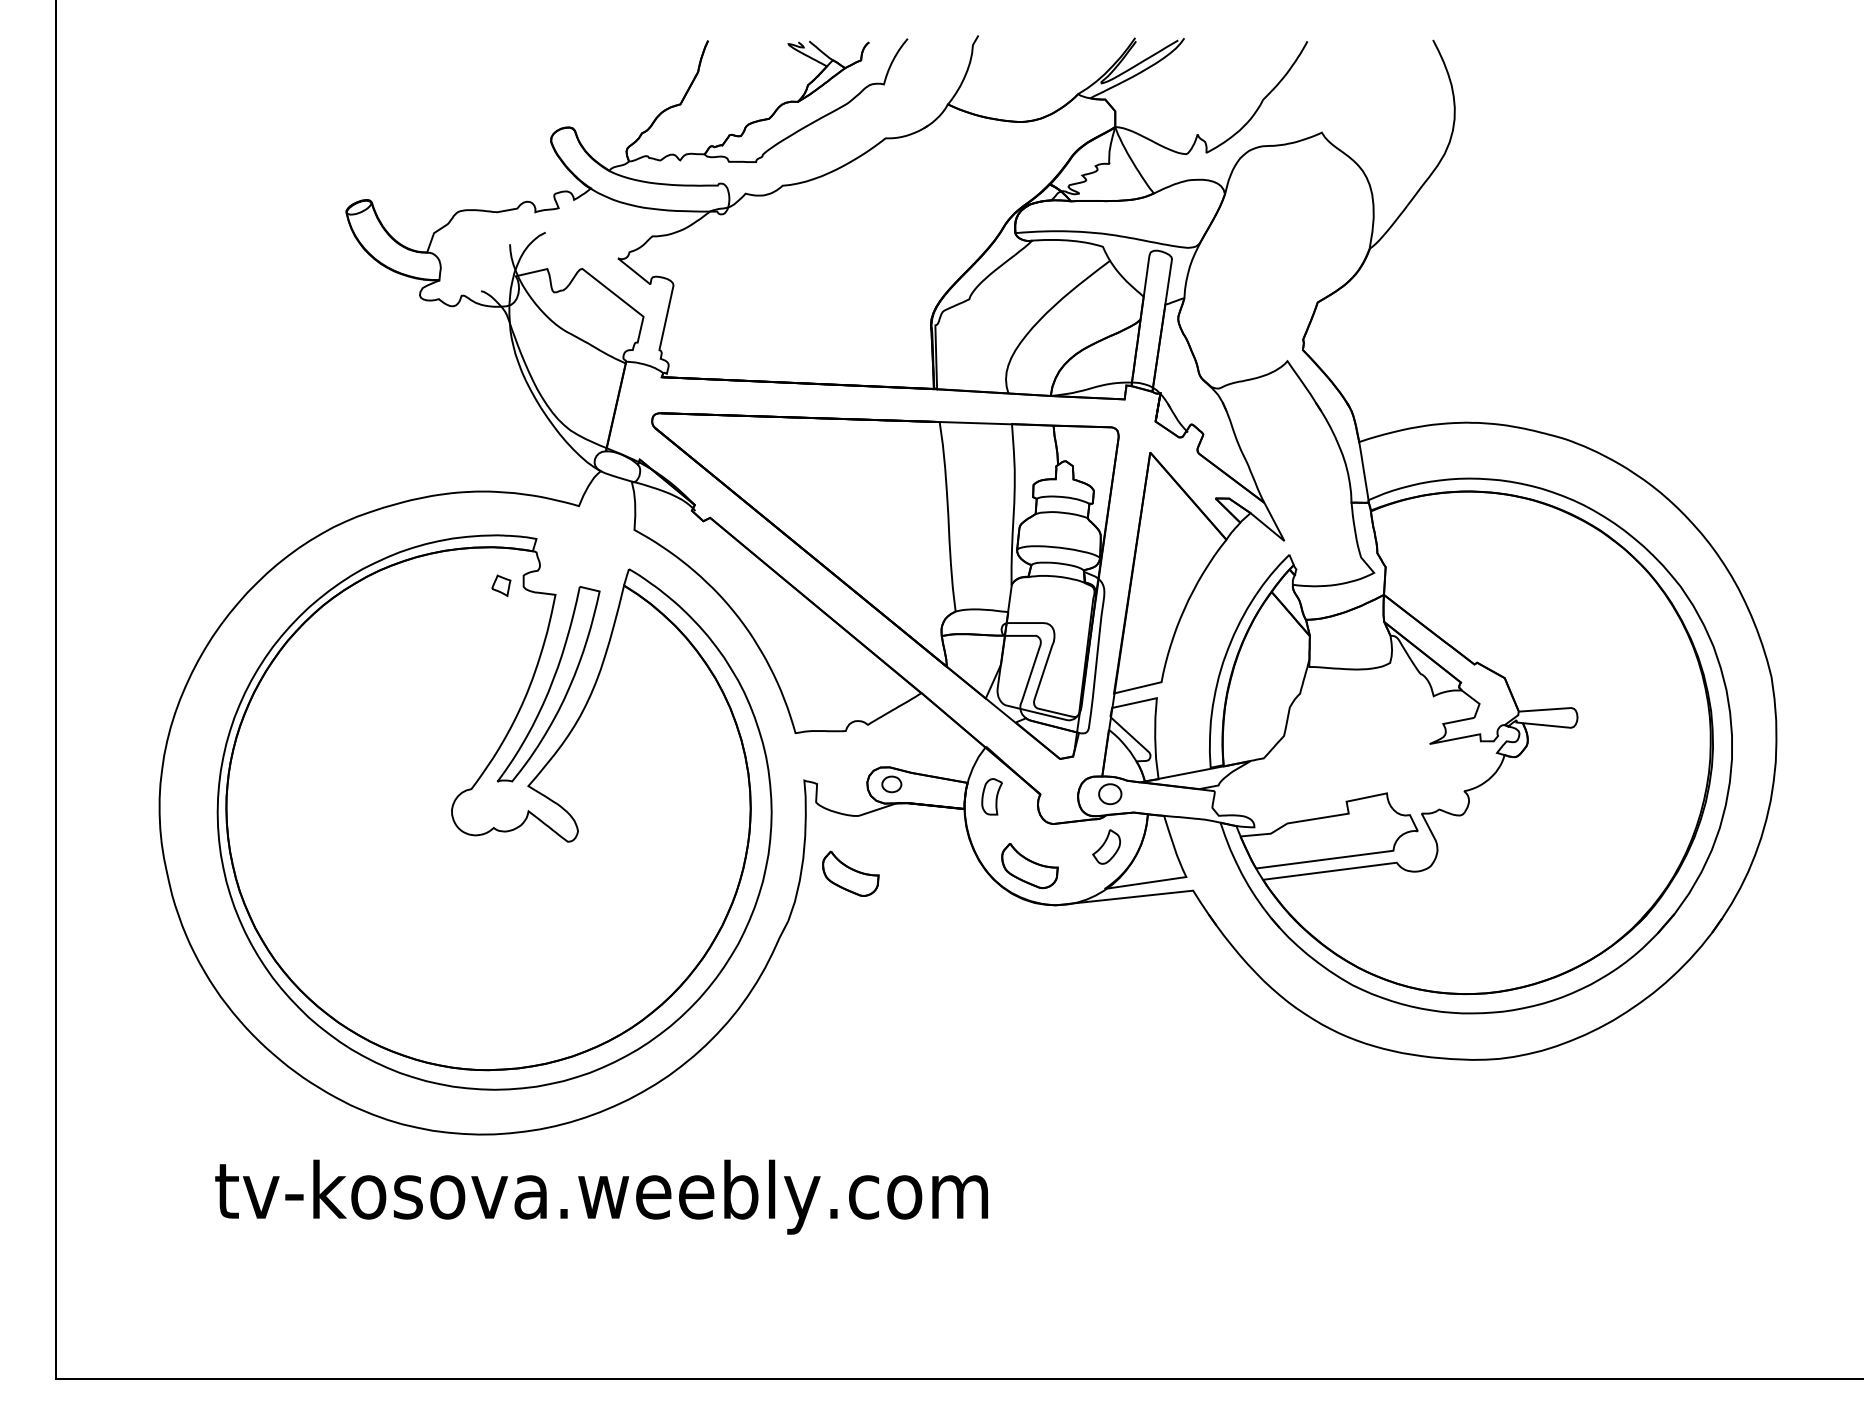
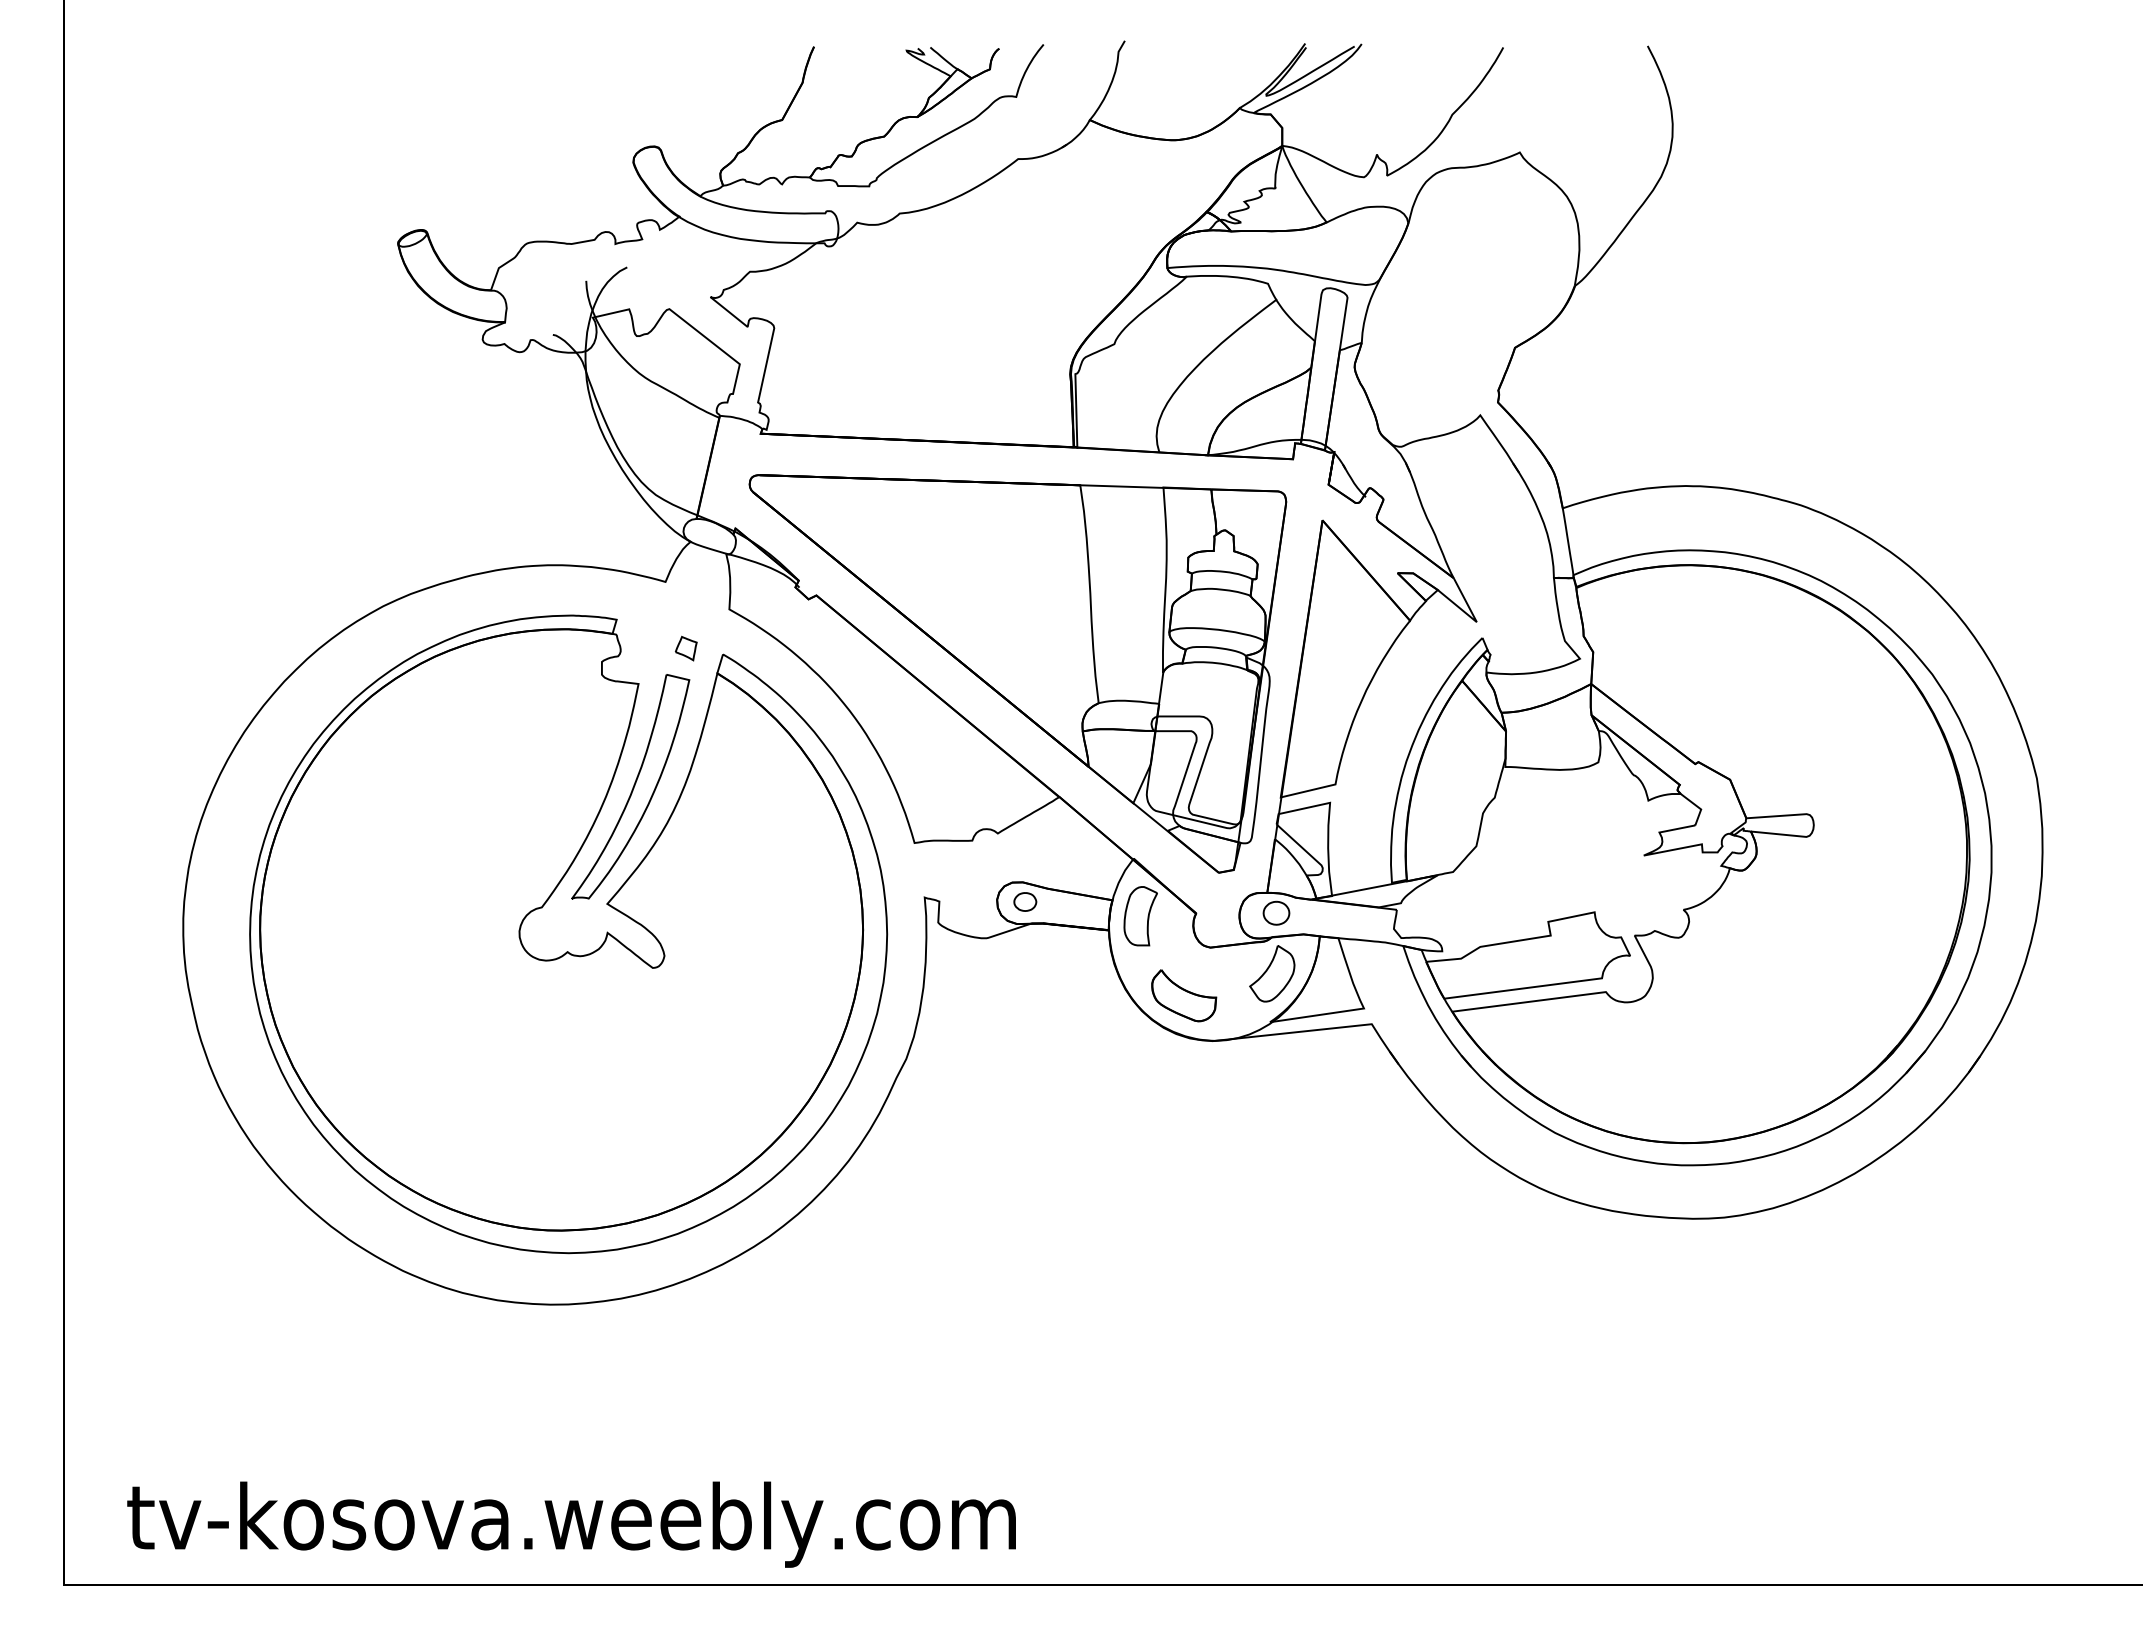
part: (500, 585) -> (685, 648), moved
part: (992, 797) -> (1140, 916), size x1.43
part: (1106, 846) -> (1272, 973), size x1.43
part: (851, 873) -> (978, 1004), removed
text: (601, 1197) -> (571, 1524), moved

